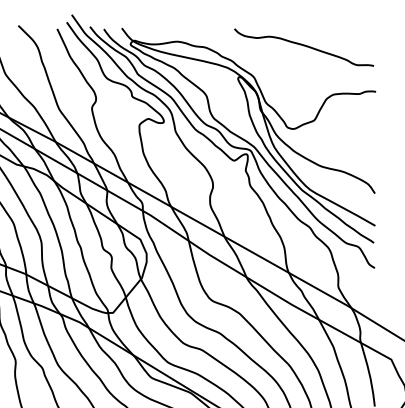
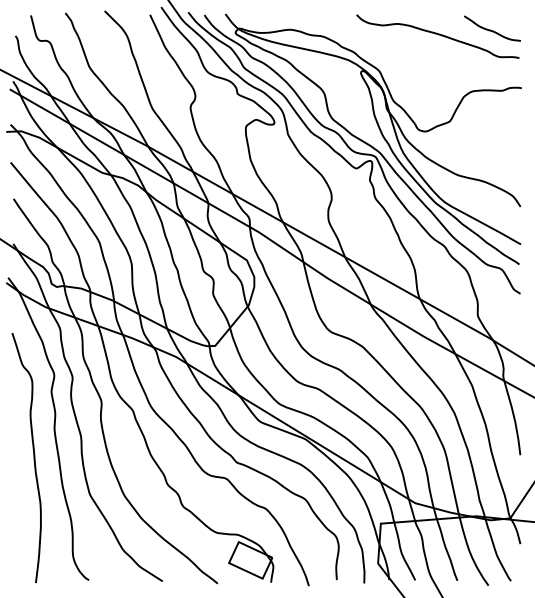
curve: (350, 42) -> (492, 30), added

